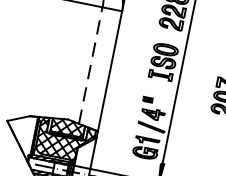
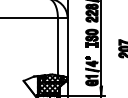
line: (90, 64) -> (57, 46), dashed -> solid

